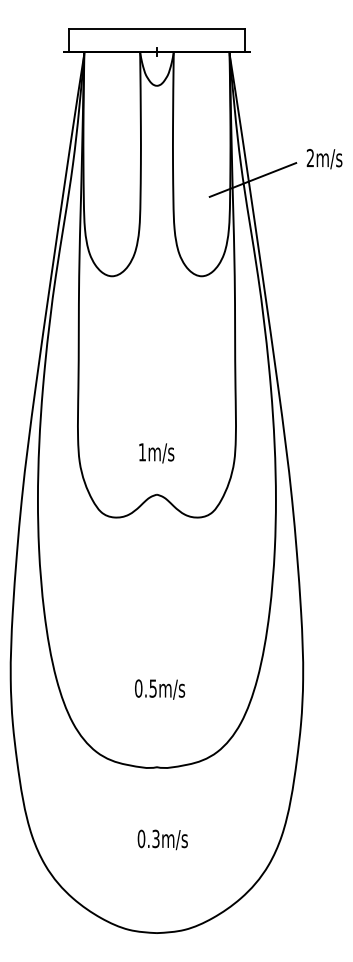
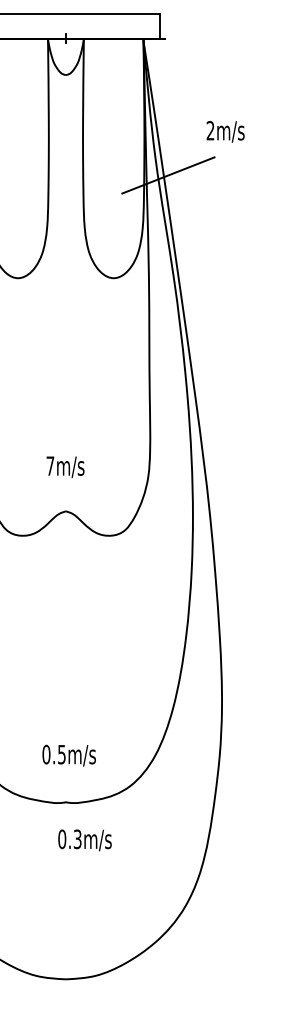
text: (324, 159) -> (225, 132), moved
text: (141, 452) -> (49, 466), 1m/s -> 7m/s
text: (160, 689) -> (69, 755), moved
text: (162, 839) -> (84, 839), moved

